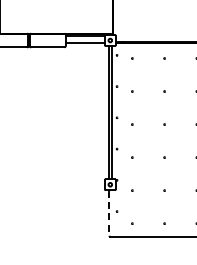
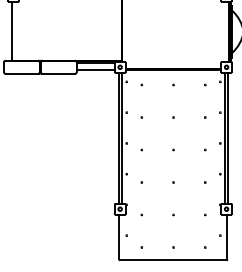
line: (109, 213) -> (119, 237), dashed -> solid

